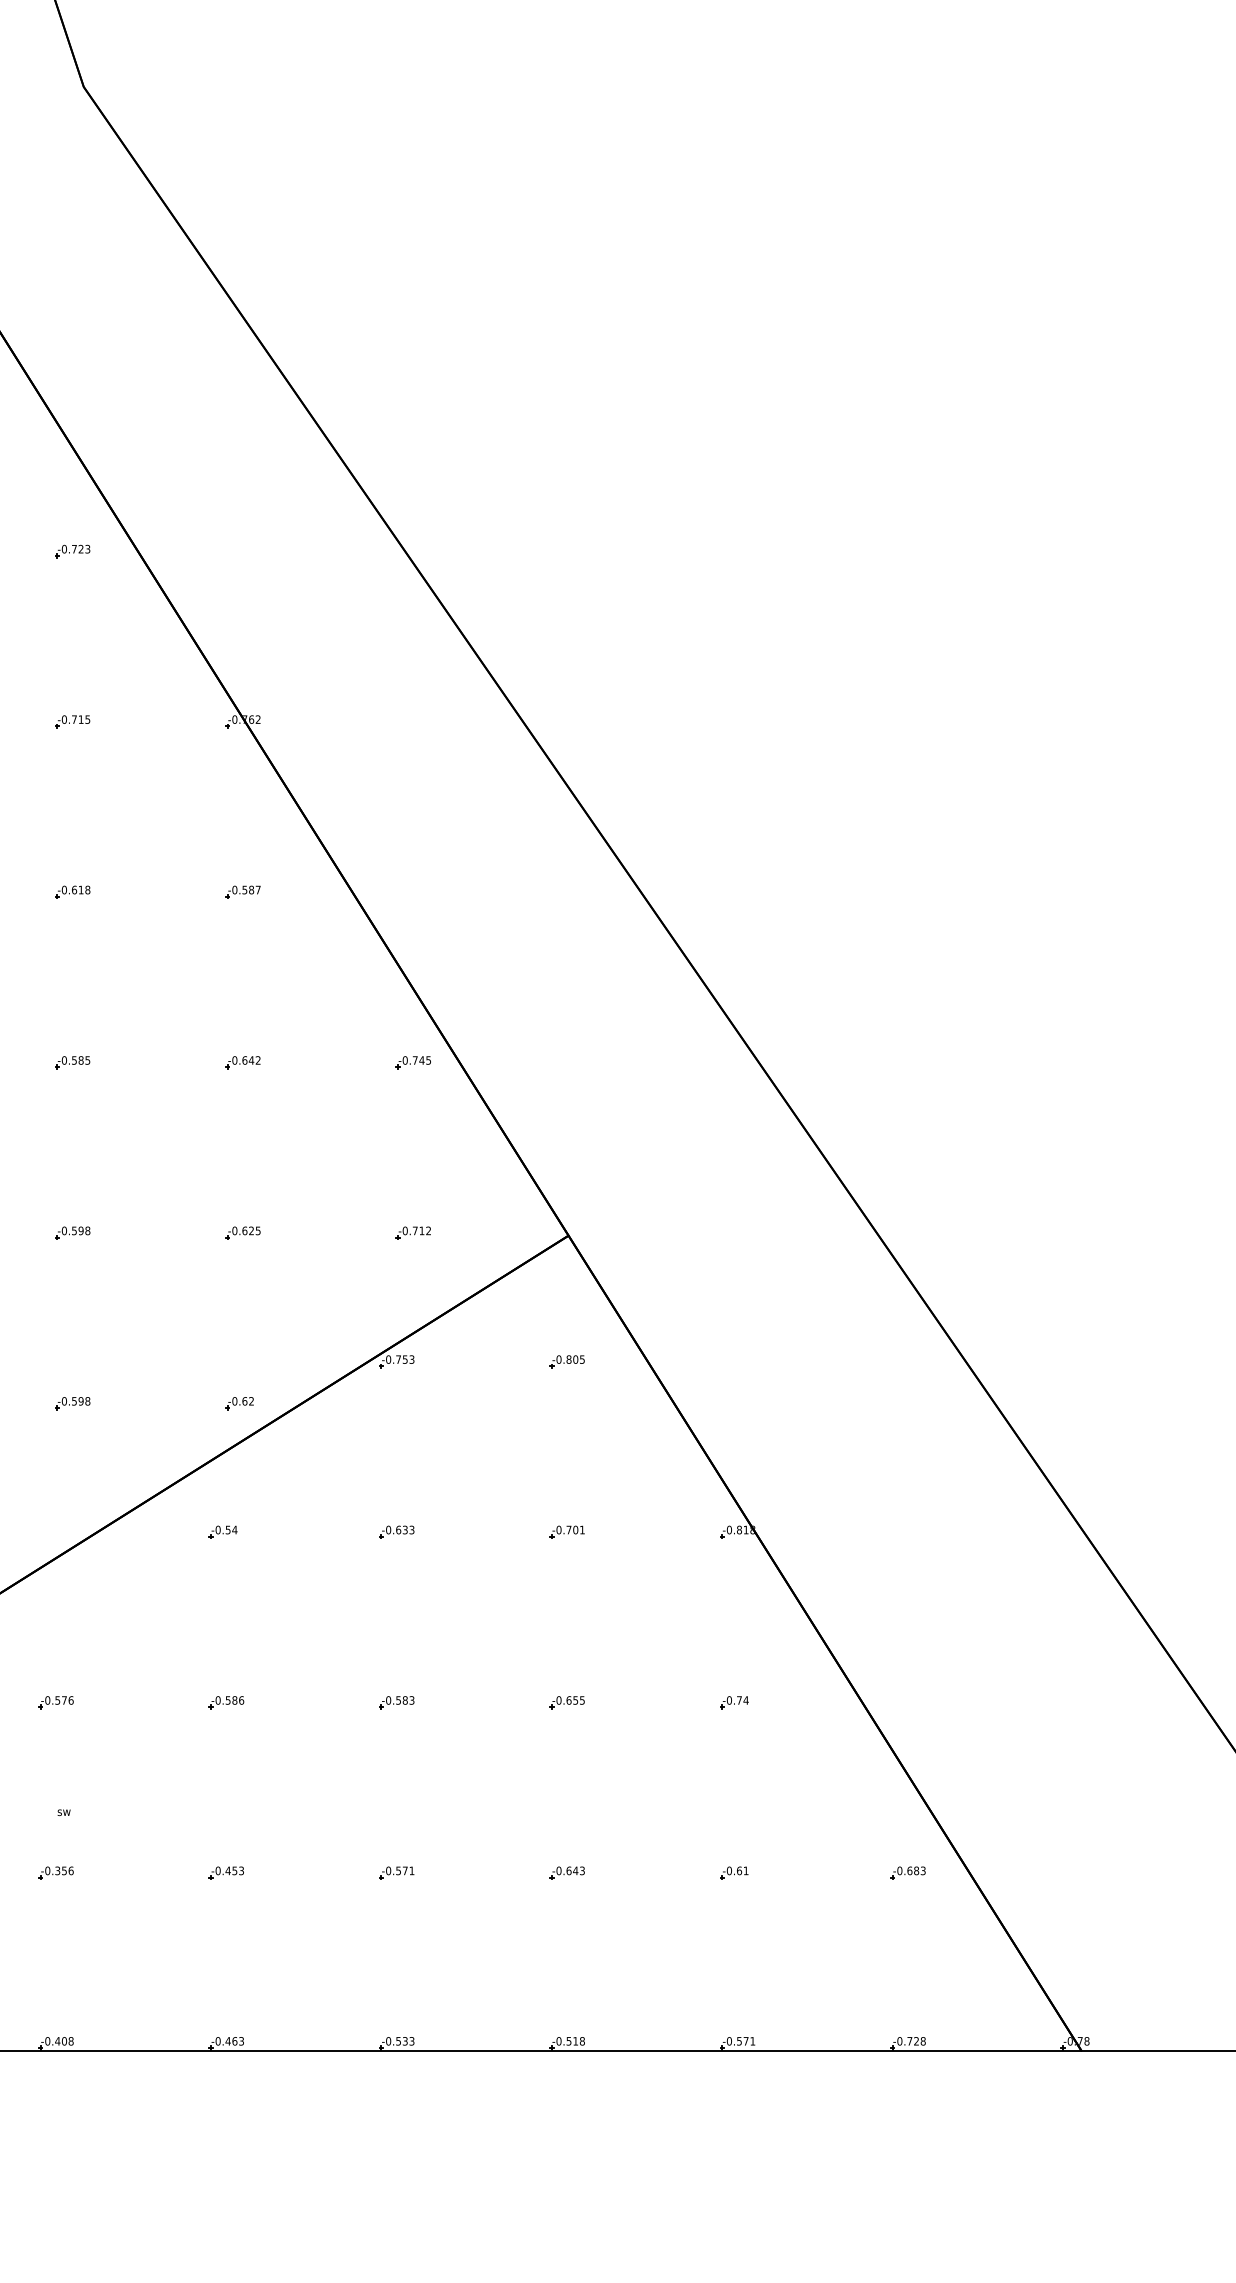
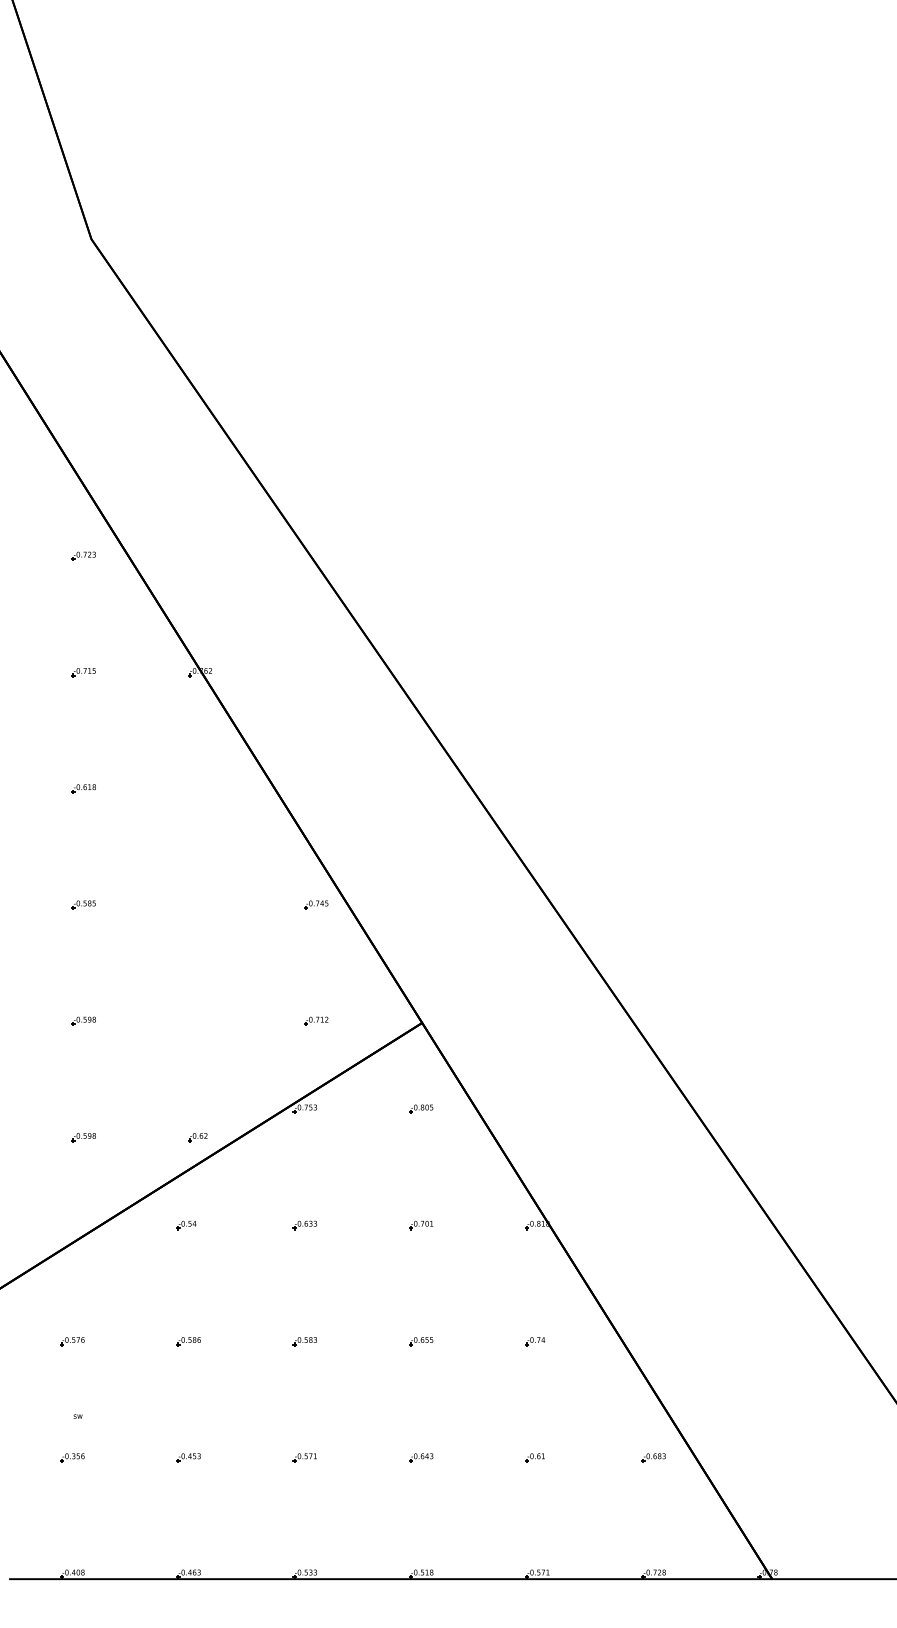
part: (243, 891) -> (200, 788), removed
part: (242, 1062) -> (199, 904), removed
part: (243, 1232) -> (200, 1020), removed

